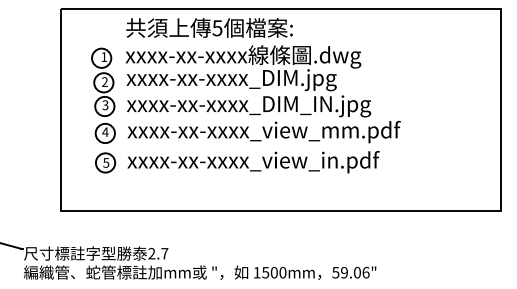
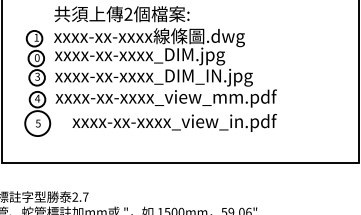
text: (217, 28) -> (128, 14), 5 -> 2
text: (104, 81) -> (36, 57), 2 -> 0
circle: (105, 162) -> (37, 123), size x1.6
text: (253, 162) -> (174, 123), moved

